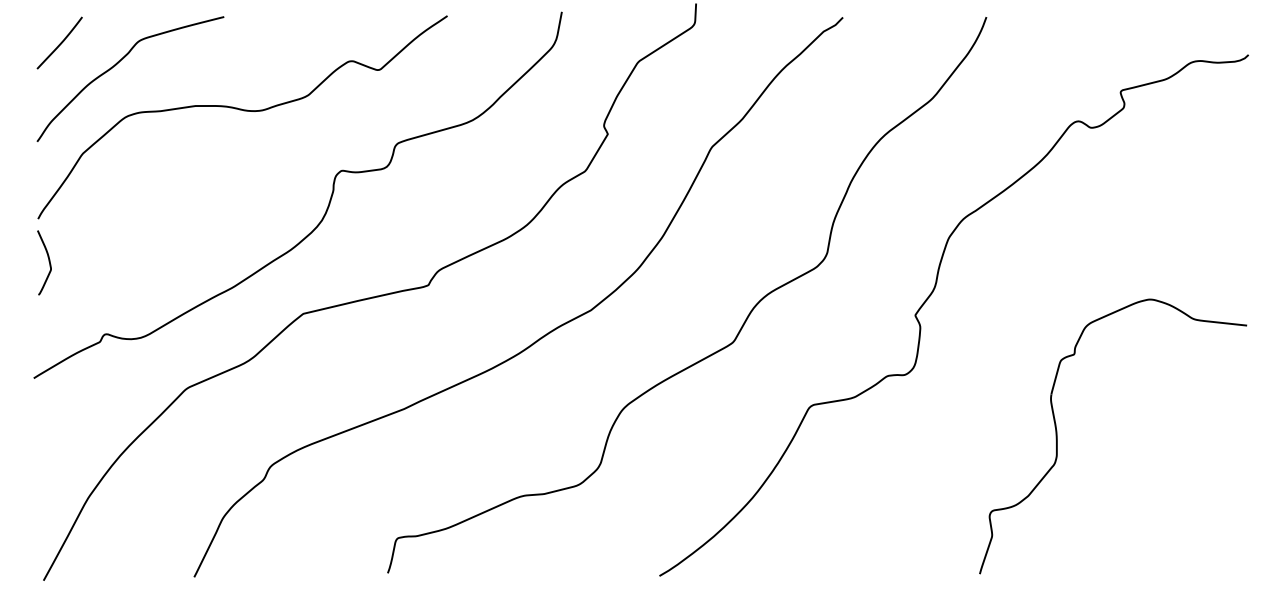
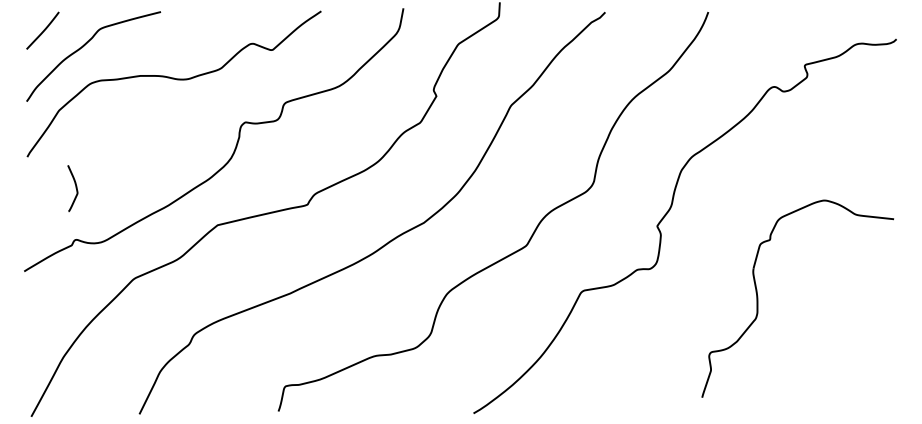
curve: (48, 261) -> (75, 187), moved
part: (1057, 436) -> (757, 298), moved

